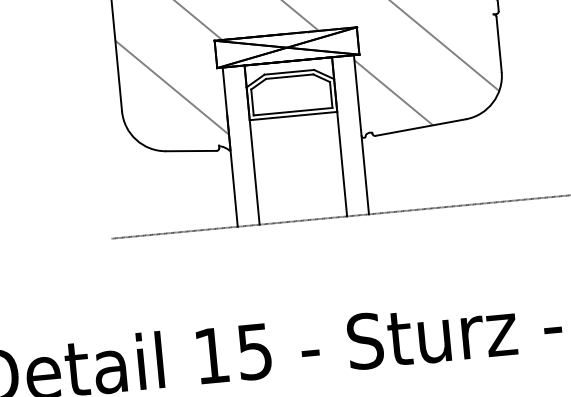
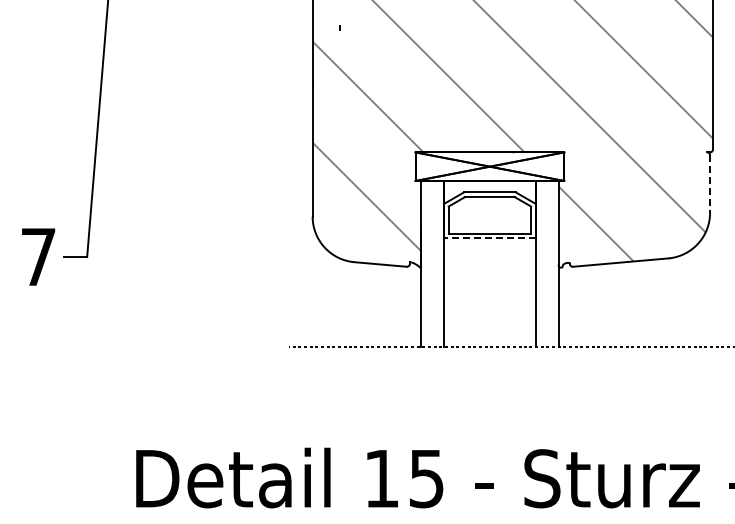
line: (499, 44) -> (710, 184), solid -> dashed
line: (293, 116) -> (489, 238), solid -> dashed

